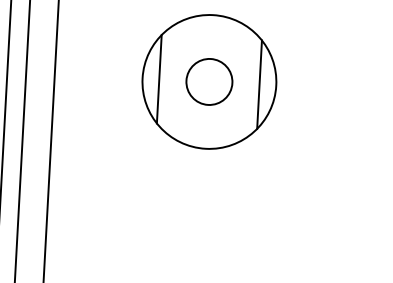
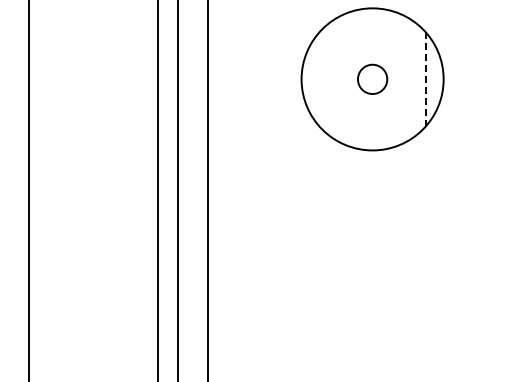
line: (159, 79) -> (319, 79), removed
circle: (209, 81) -> (372, 78), size x0.6
line: (259, 84) -> (425, 79), solid -> dashed

